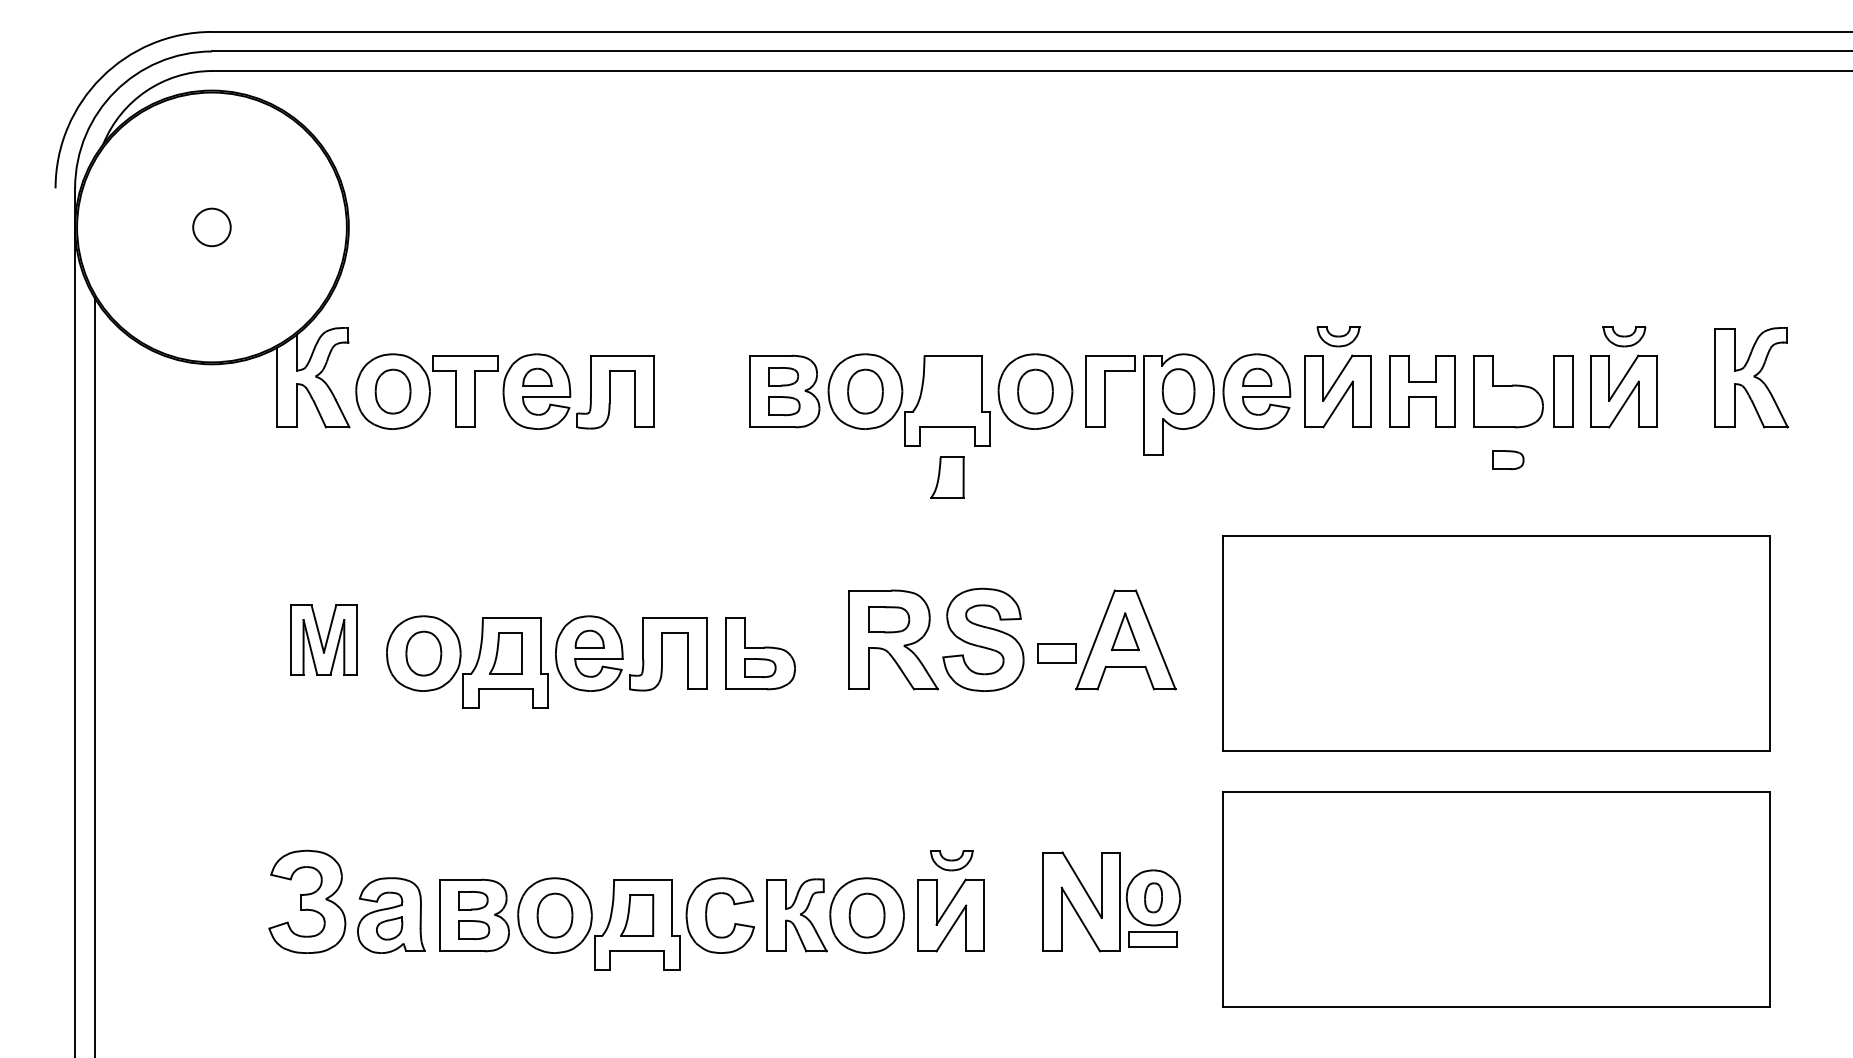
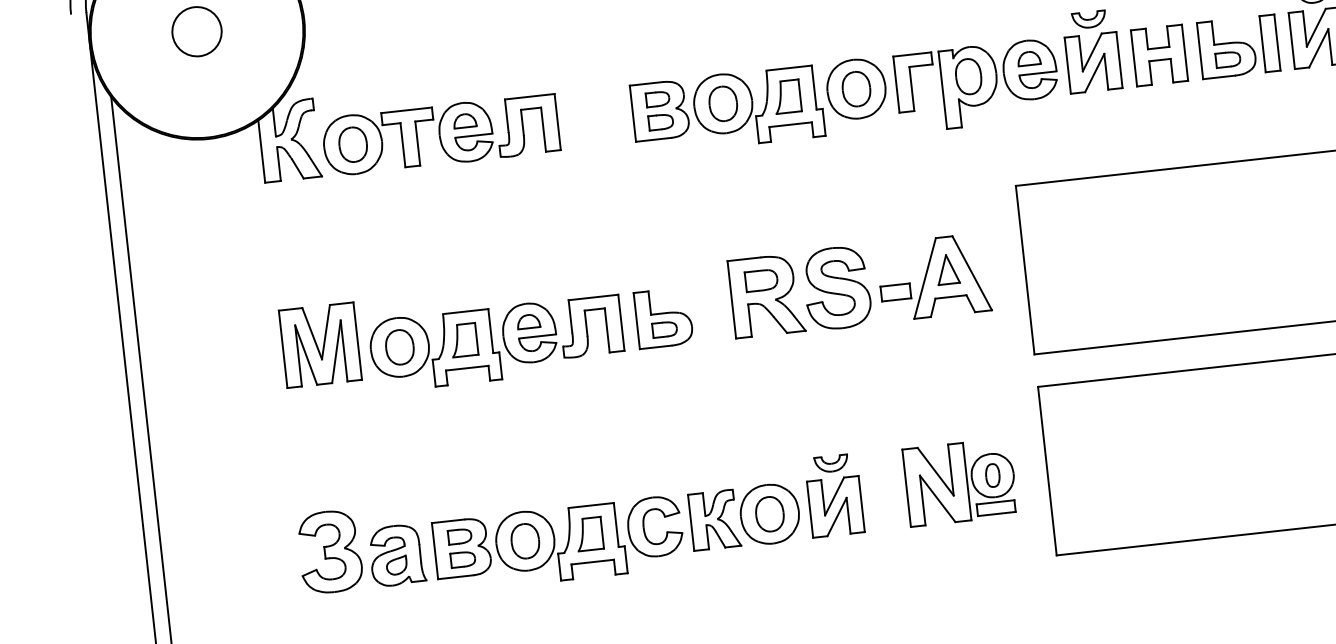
circle: (211, 227) -> (196, 31), size x1.67
part: (1508, 460) -> (1228, 59), moved
part: (947, 477) -> (787, 96), moved
part: (323, 639) -> (320, 344), size x1.43

